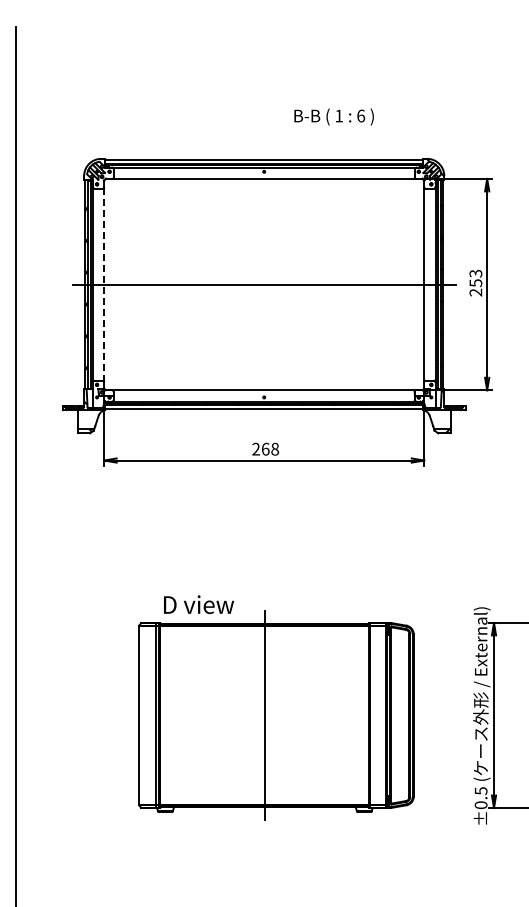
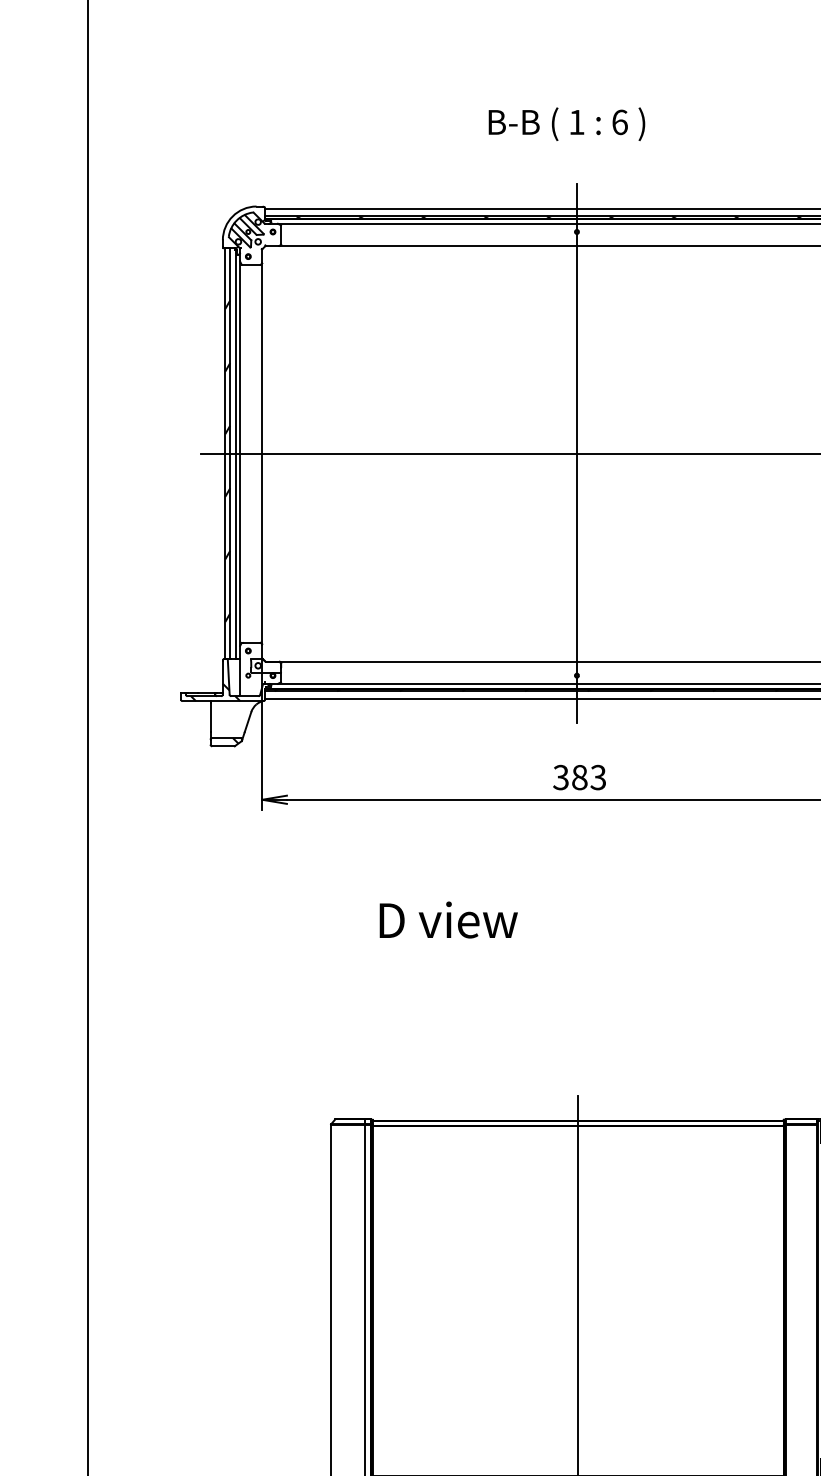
text: (333, 116) -> (565, 123), moved
line: (104, 284) -> (262, 453), dashed -> solid
line: (264, 284) -> (577, 453), added
text: (265, 448) -> (579, 776), 268 -> 383
text: (198, 604) -> (447, 919), moved

